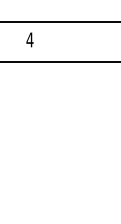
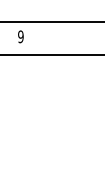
text: (29, 39) -> (20, 36), 4 -> 9

